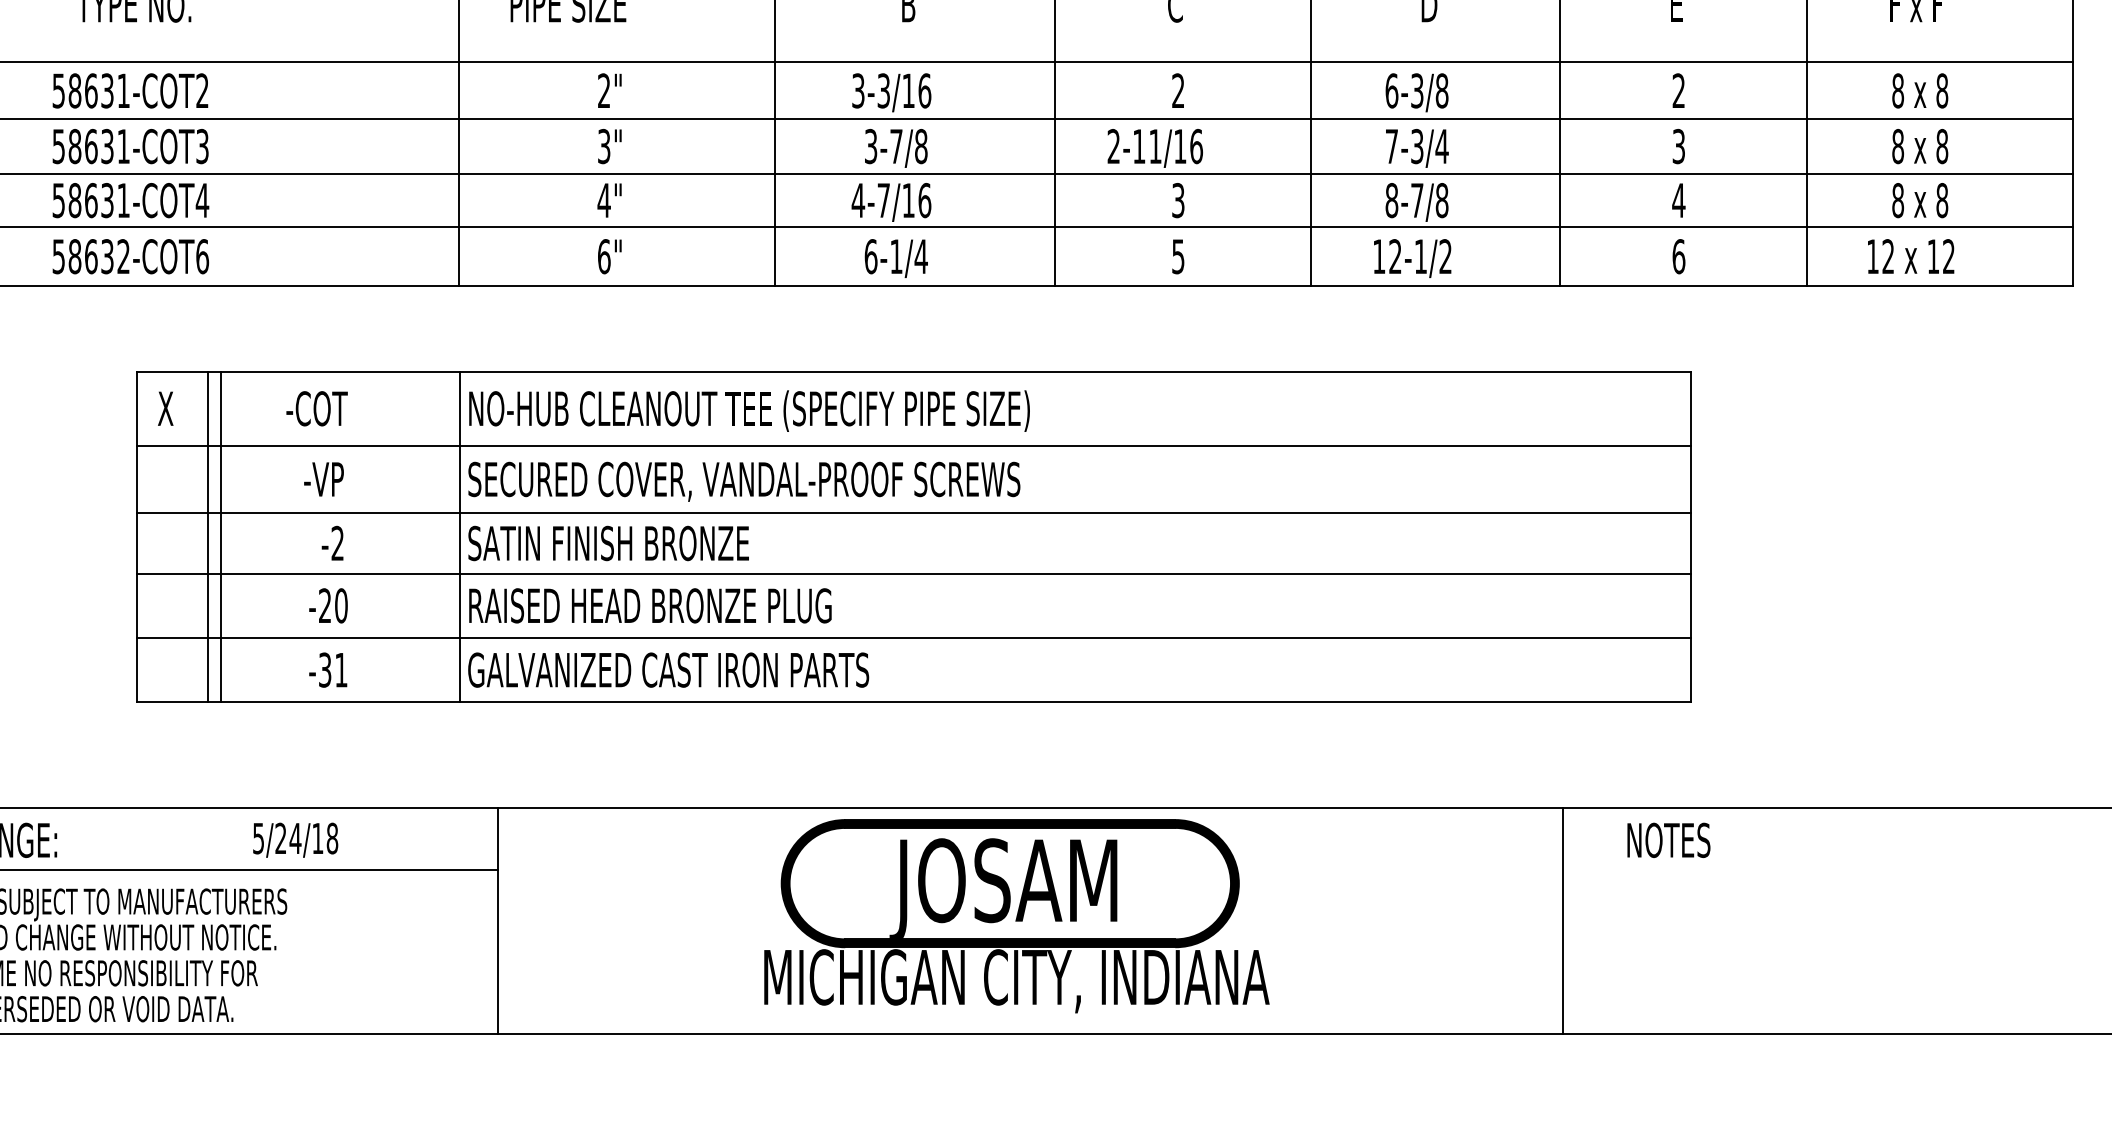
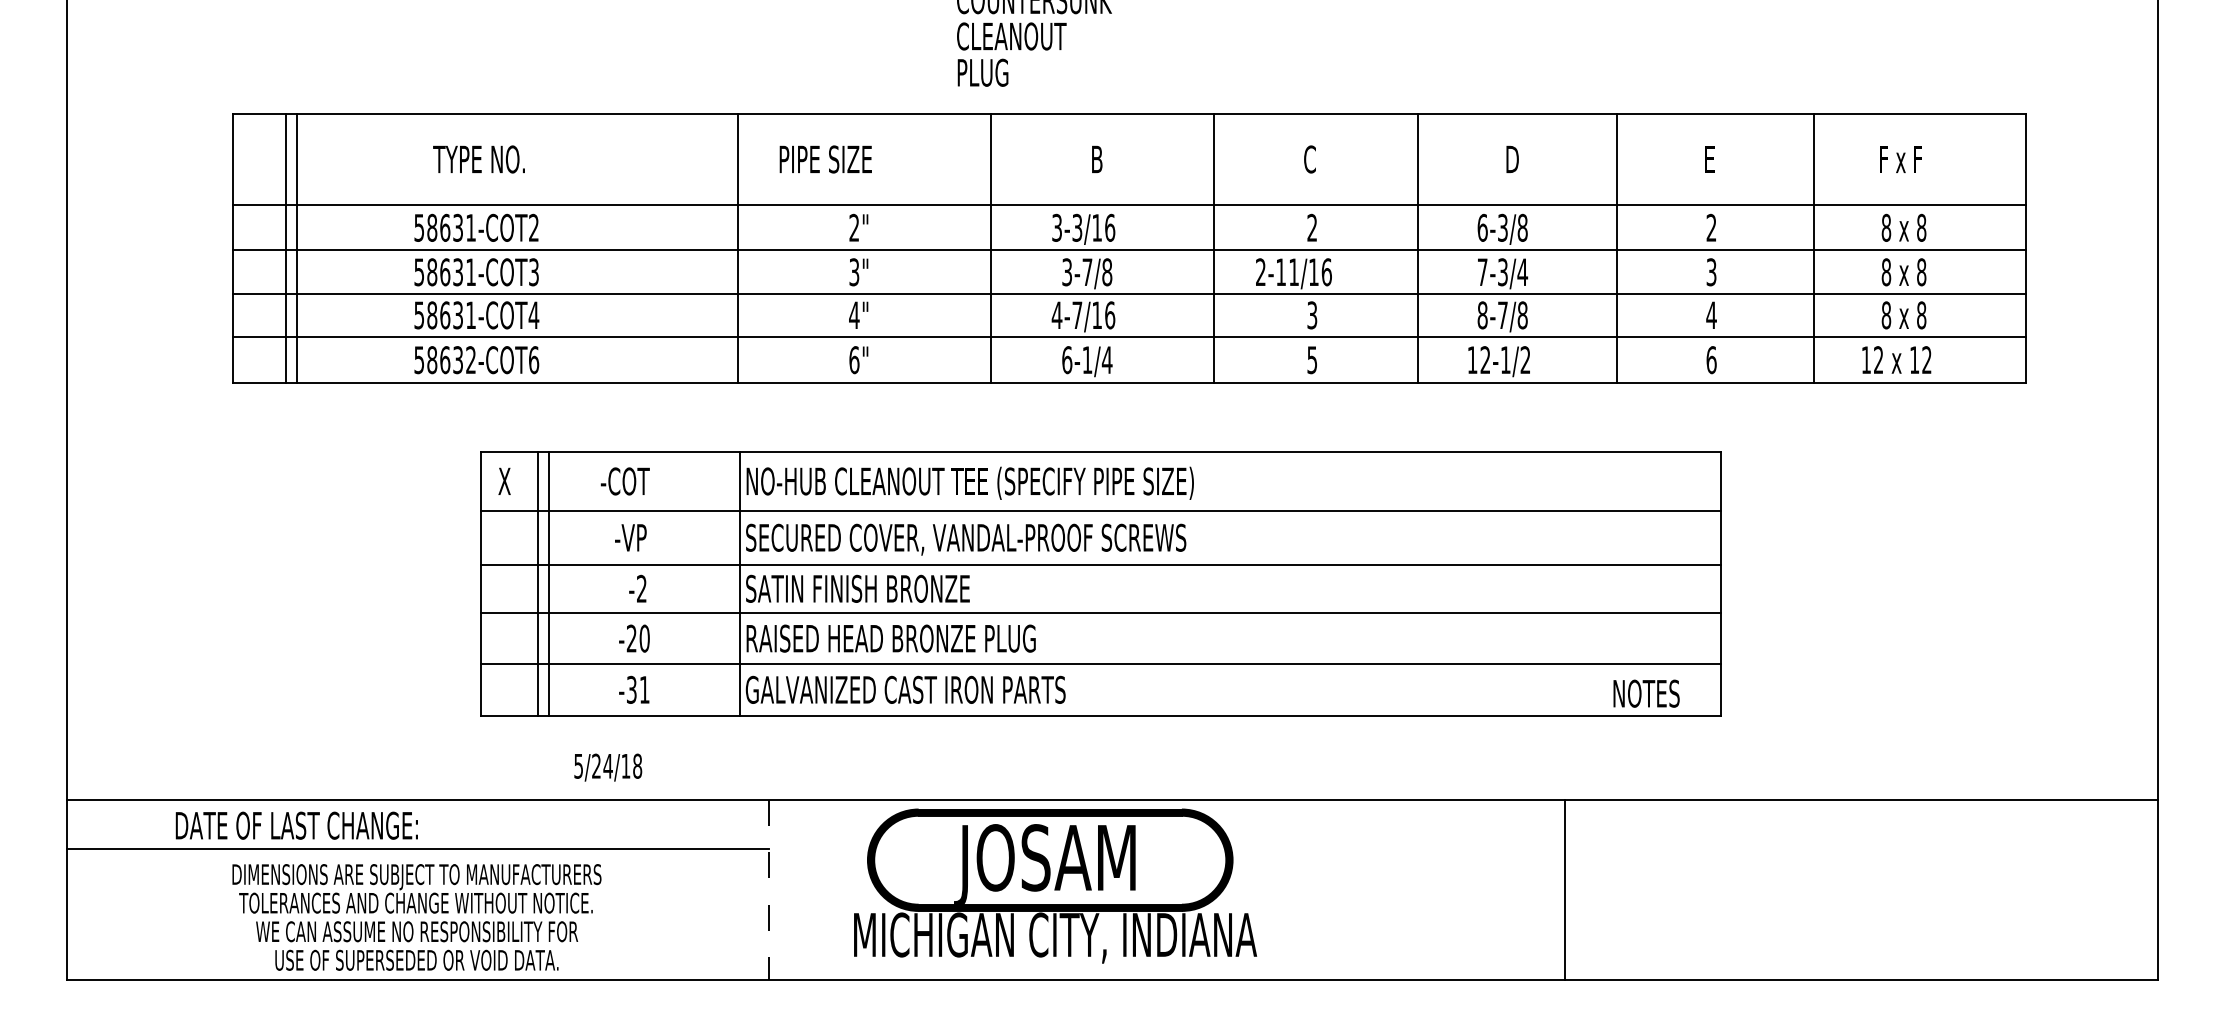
text: (295, 840) -> (608, 767), moved
text: (1668, 840) -> (1646, 693), moved
part: (1016, 915) -> (1055, 885), moved
line: (497, 920) -> (769, 889), solid -> dashed
line: (1563, 920) -> (1565, 889), moved

